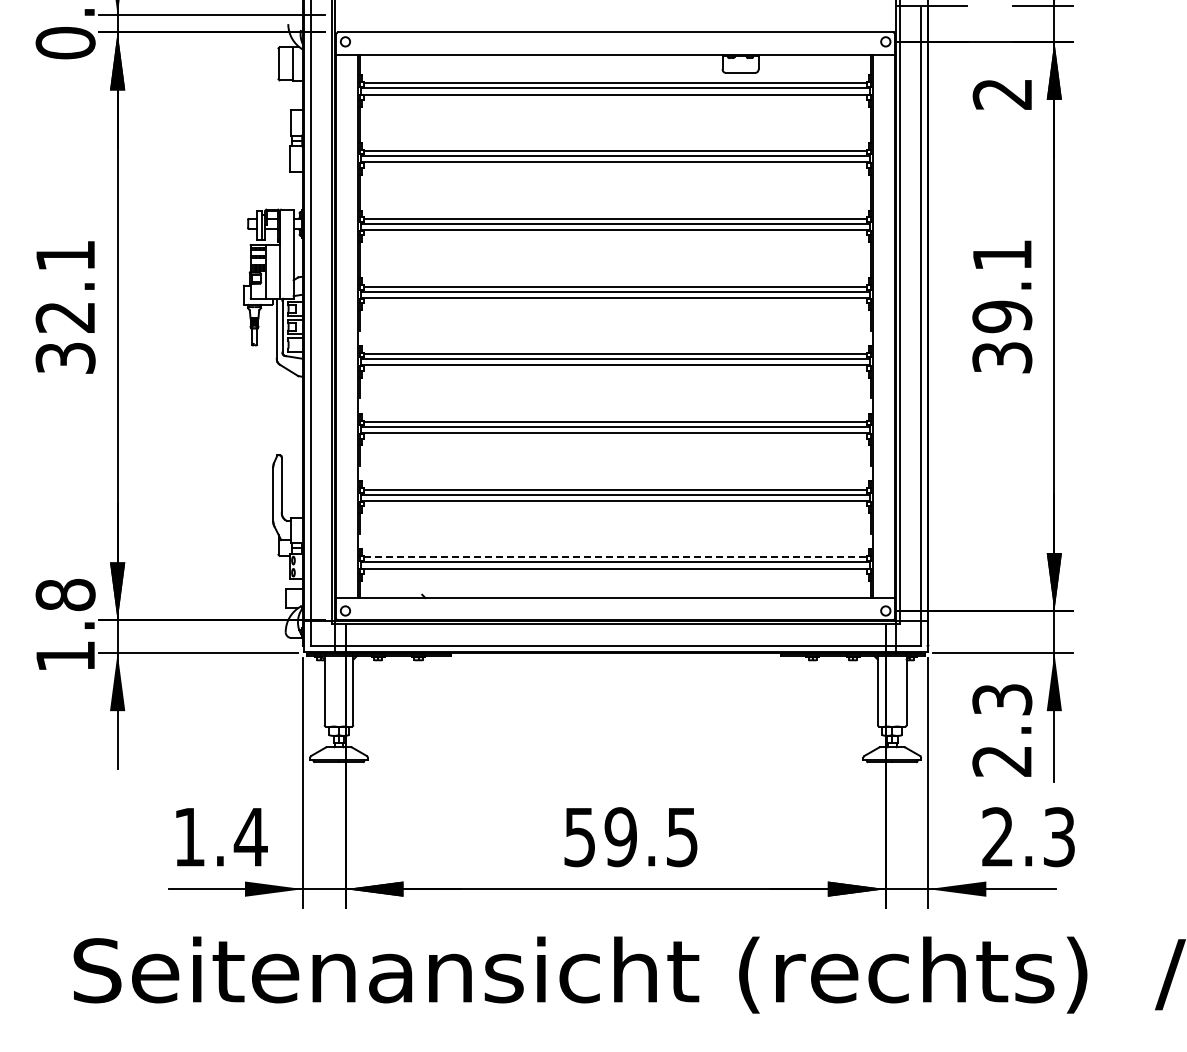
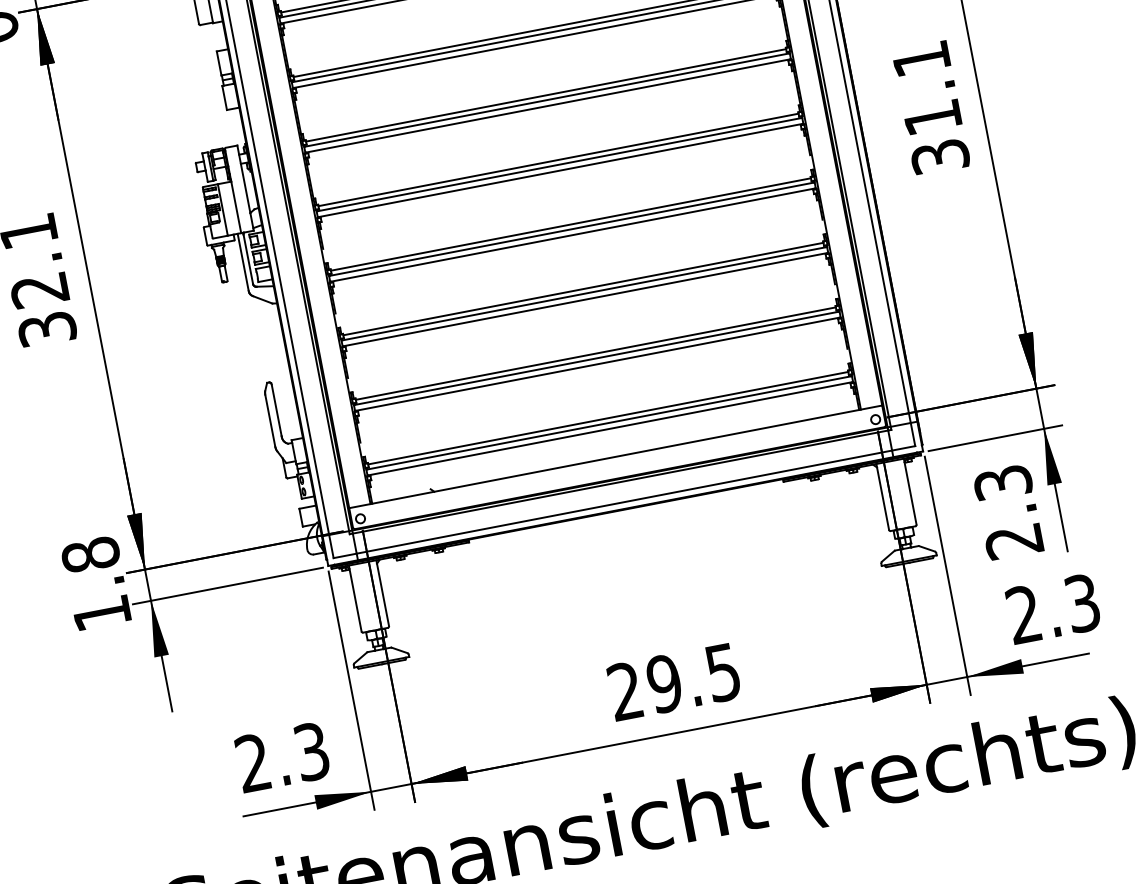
text: (1002, 316) -> (932, 117), 39.1 -> 31.1
line: (615, 557) -> (608, 418), dashed -> solid
text: (220, 837) -> (282, 757), 1.4 -> 2.3
text: (579, 837) -> (625, 691), 59.5 -> 29.5

